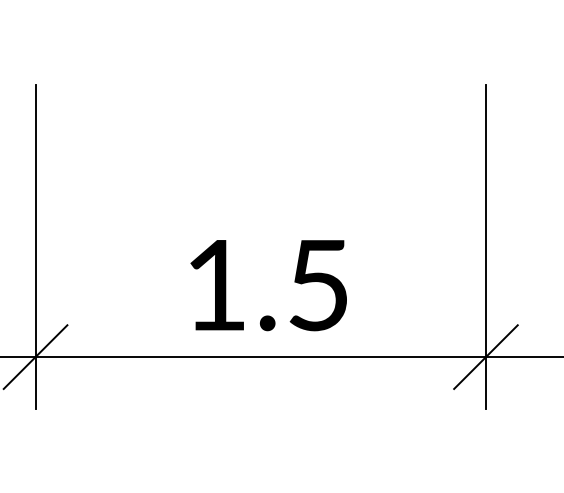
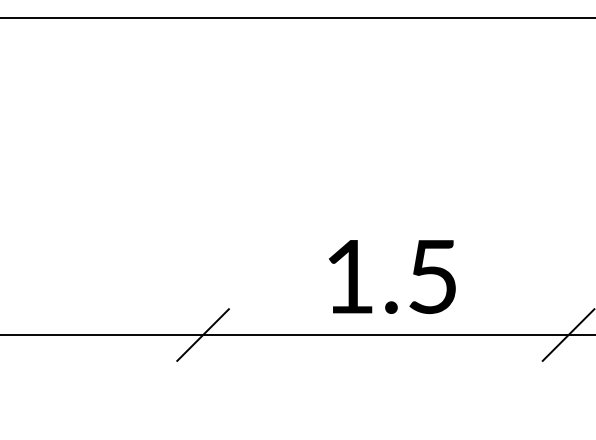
line: (36, 246) -> (203, 245), removed
line: (485, 246) -> (568, 245), removed

